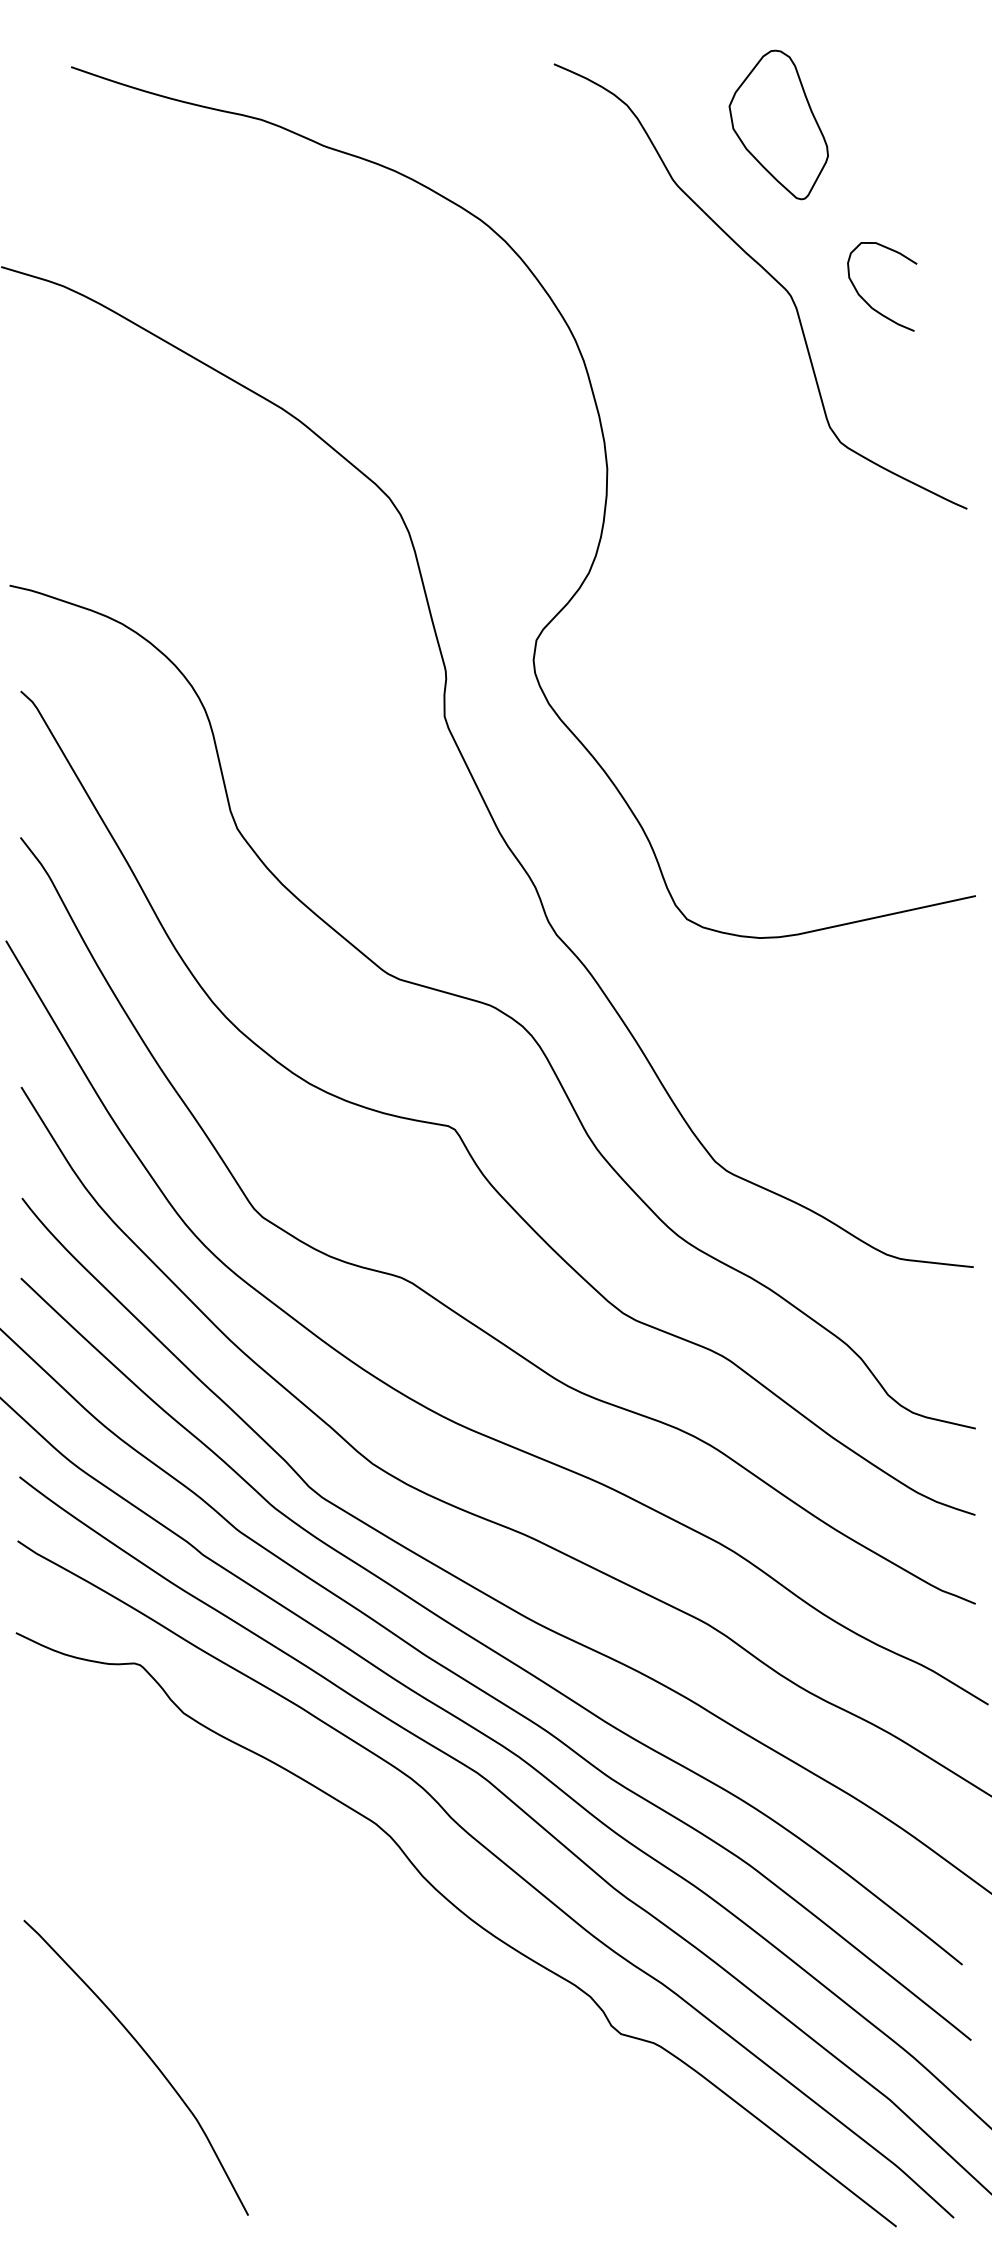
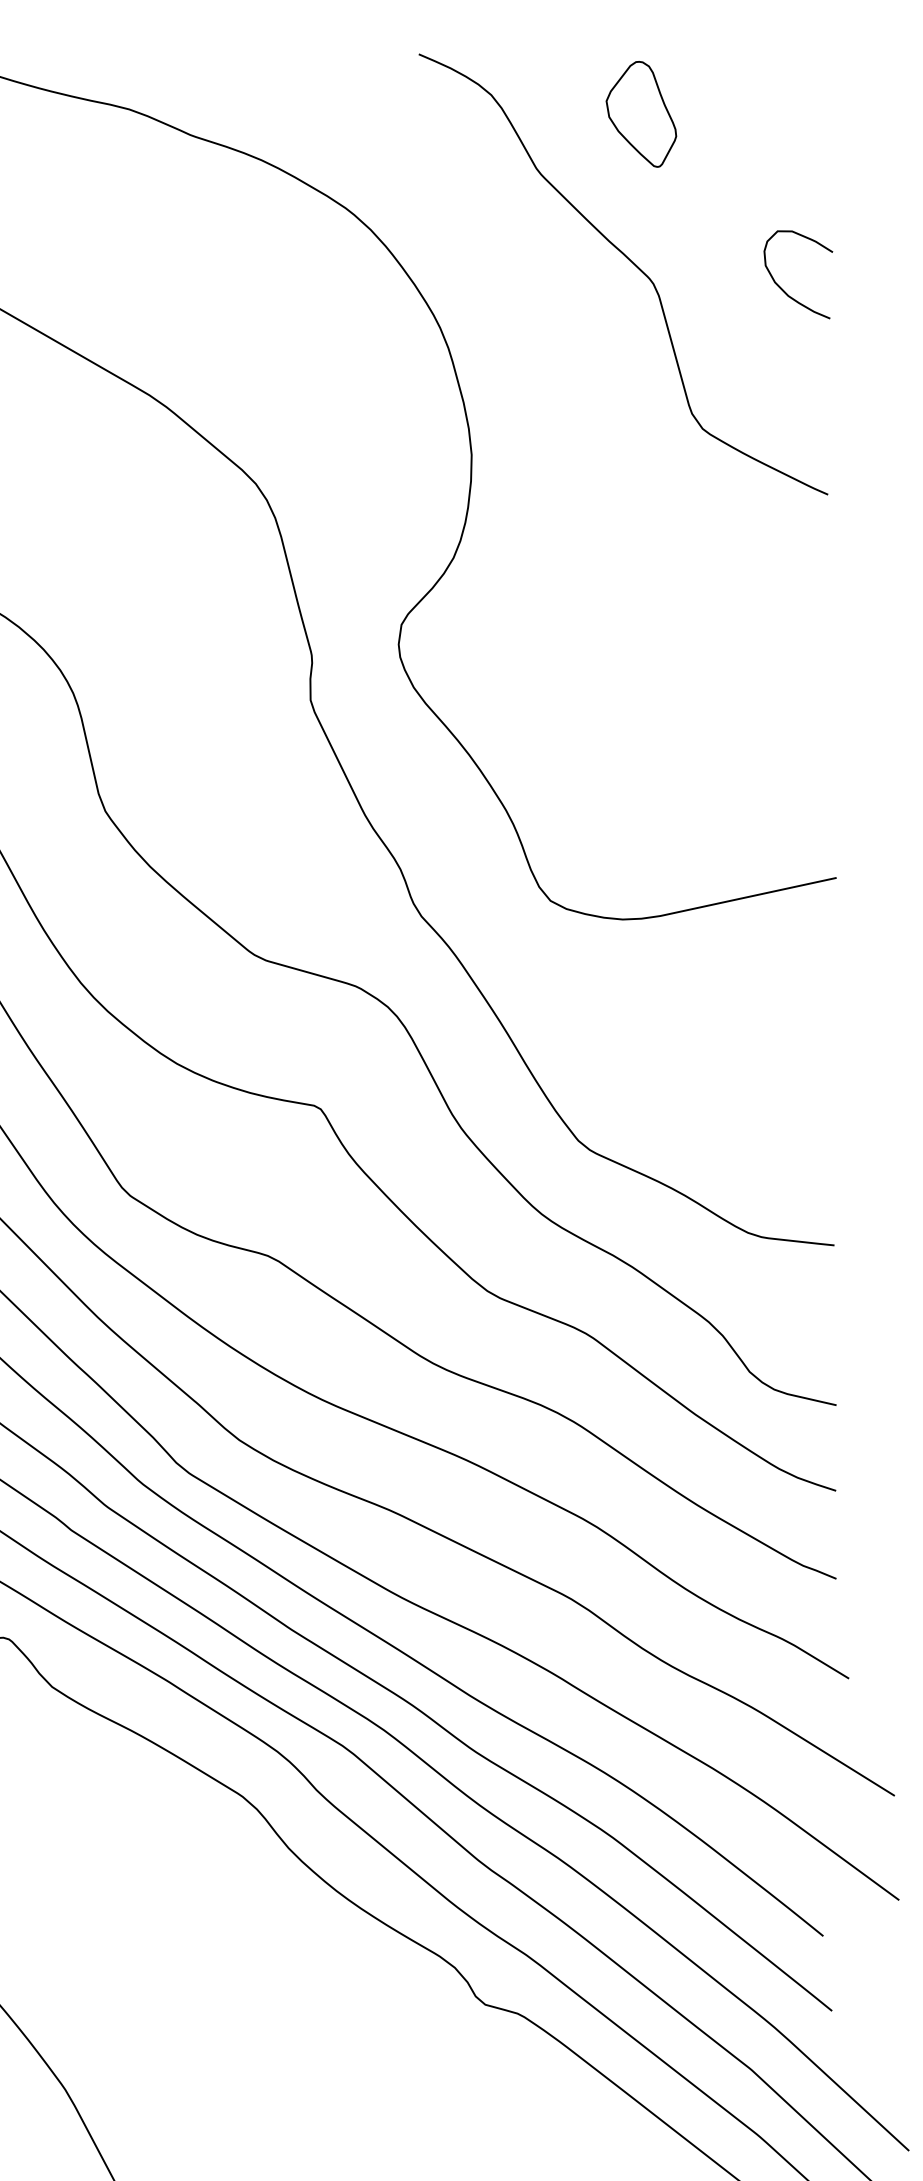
part: (778, 124) -> (641, 114), size x0.71
curve: (866, 301) -> (782, 289), moved

